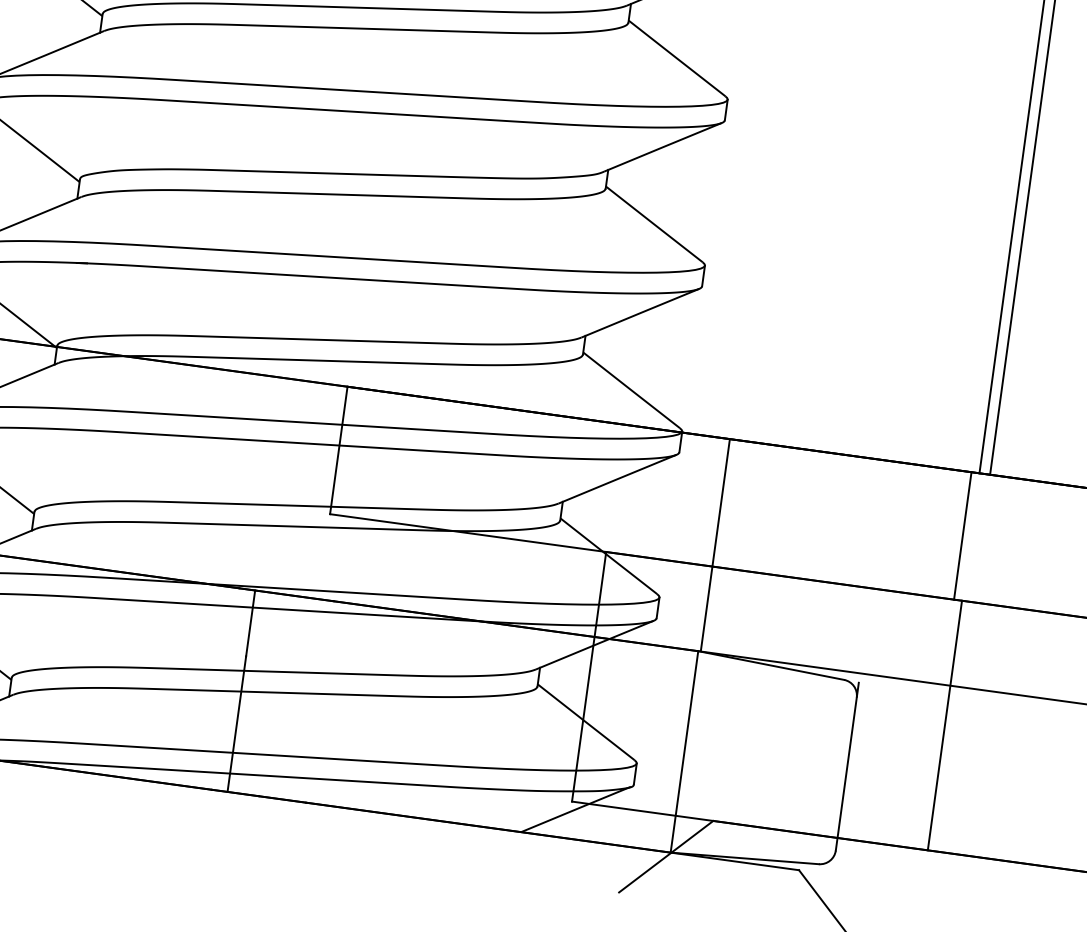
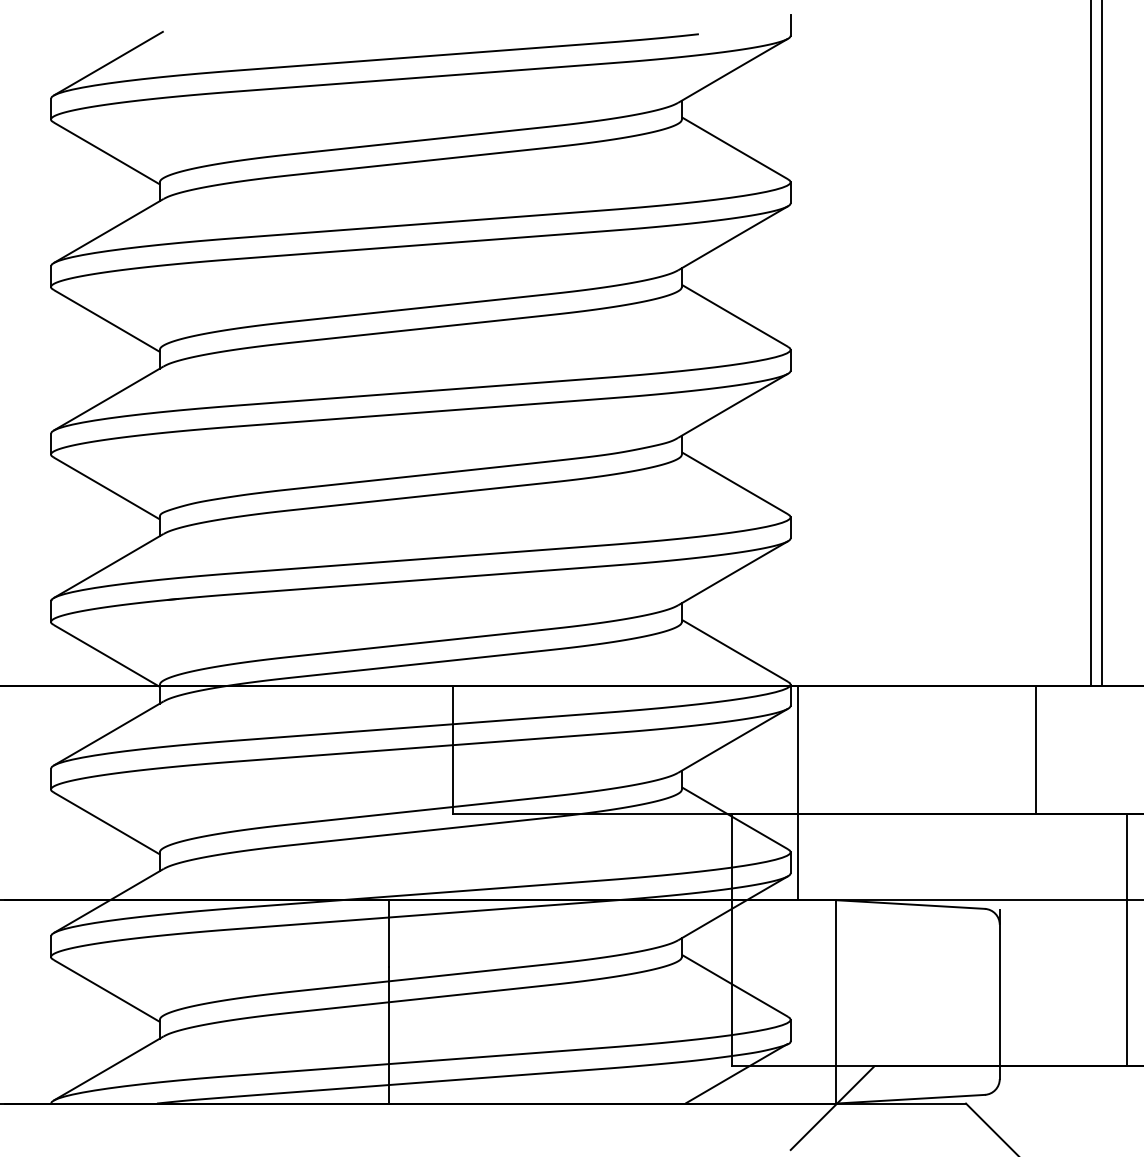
line: (962, 535) -> (1035, 749), moved
line: (714, 544) -> (797, 792), moved
line: (944, 725) -> (1126, 940), moved

